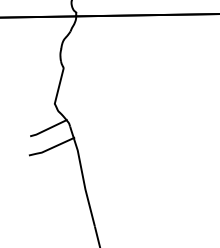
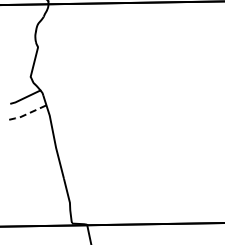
line: (50, 147) -> (27, 113), solid -> dashed

